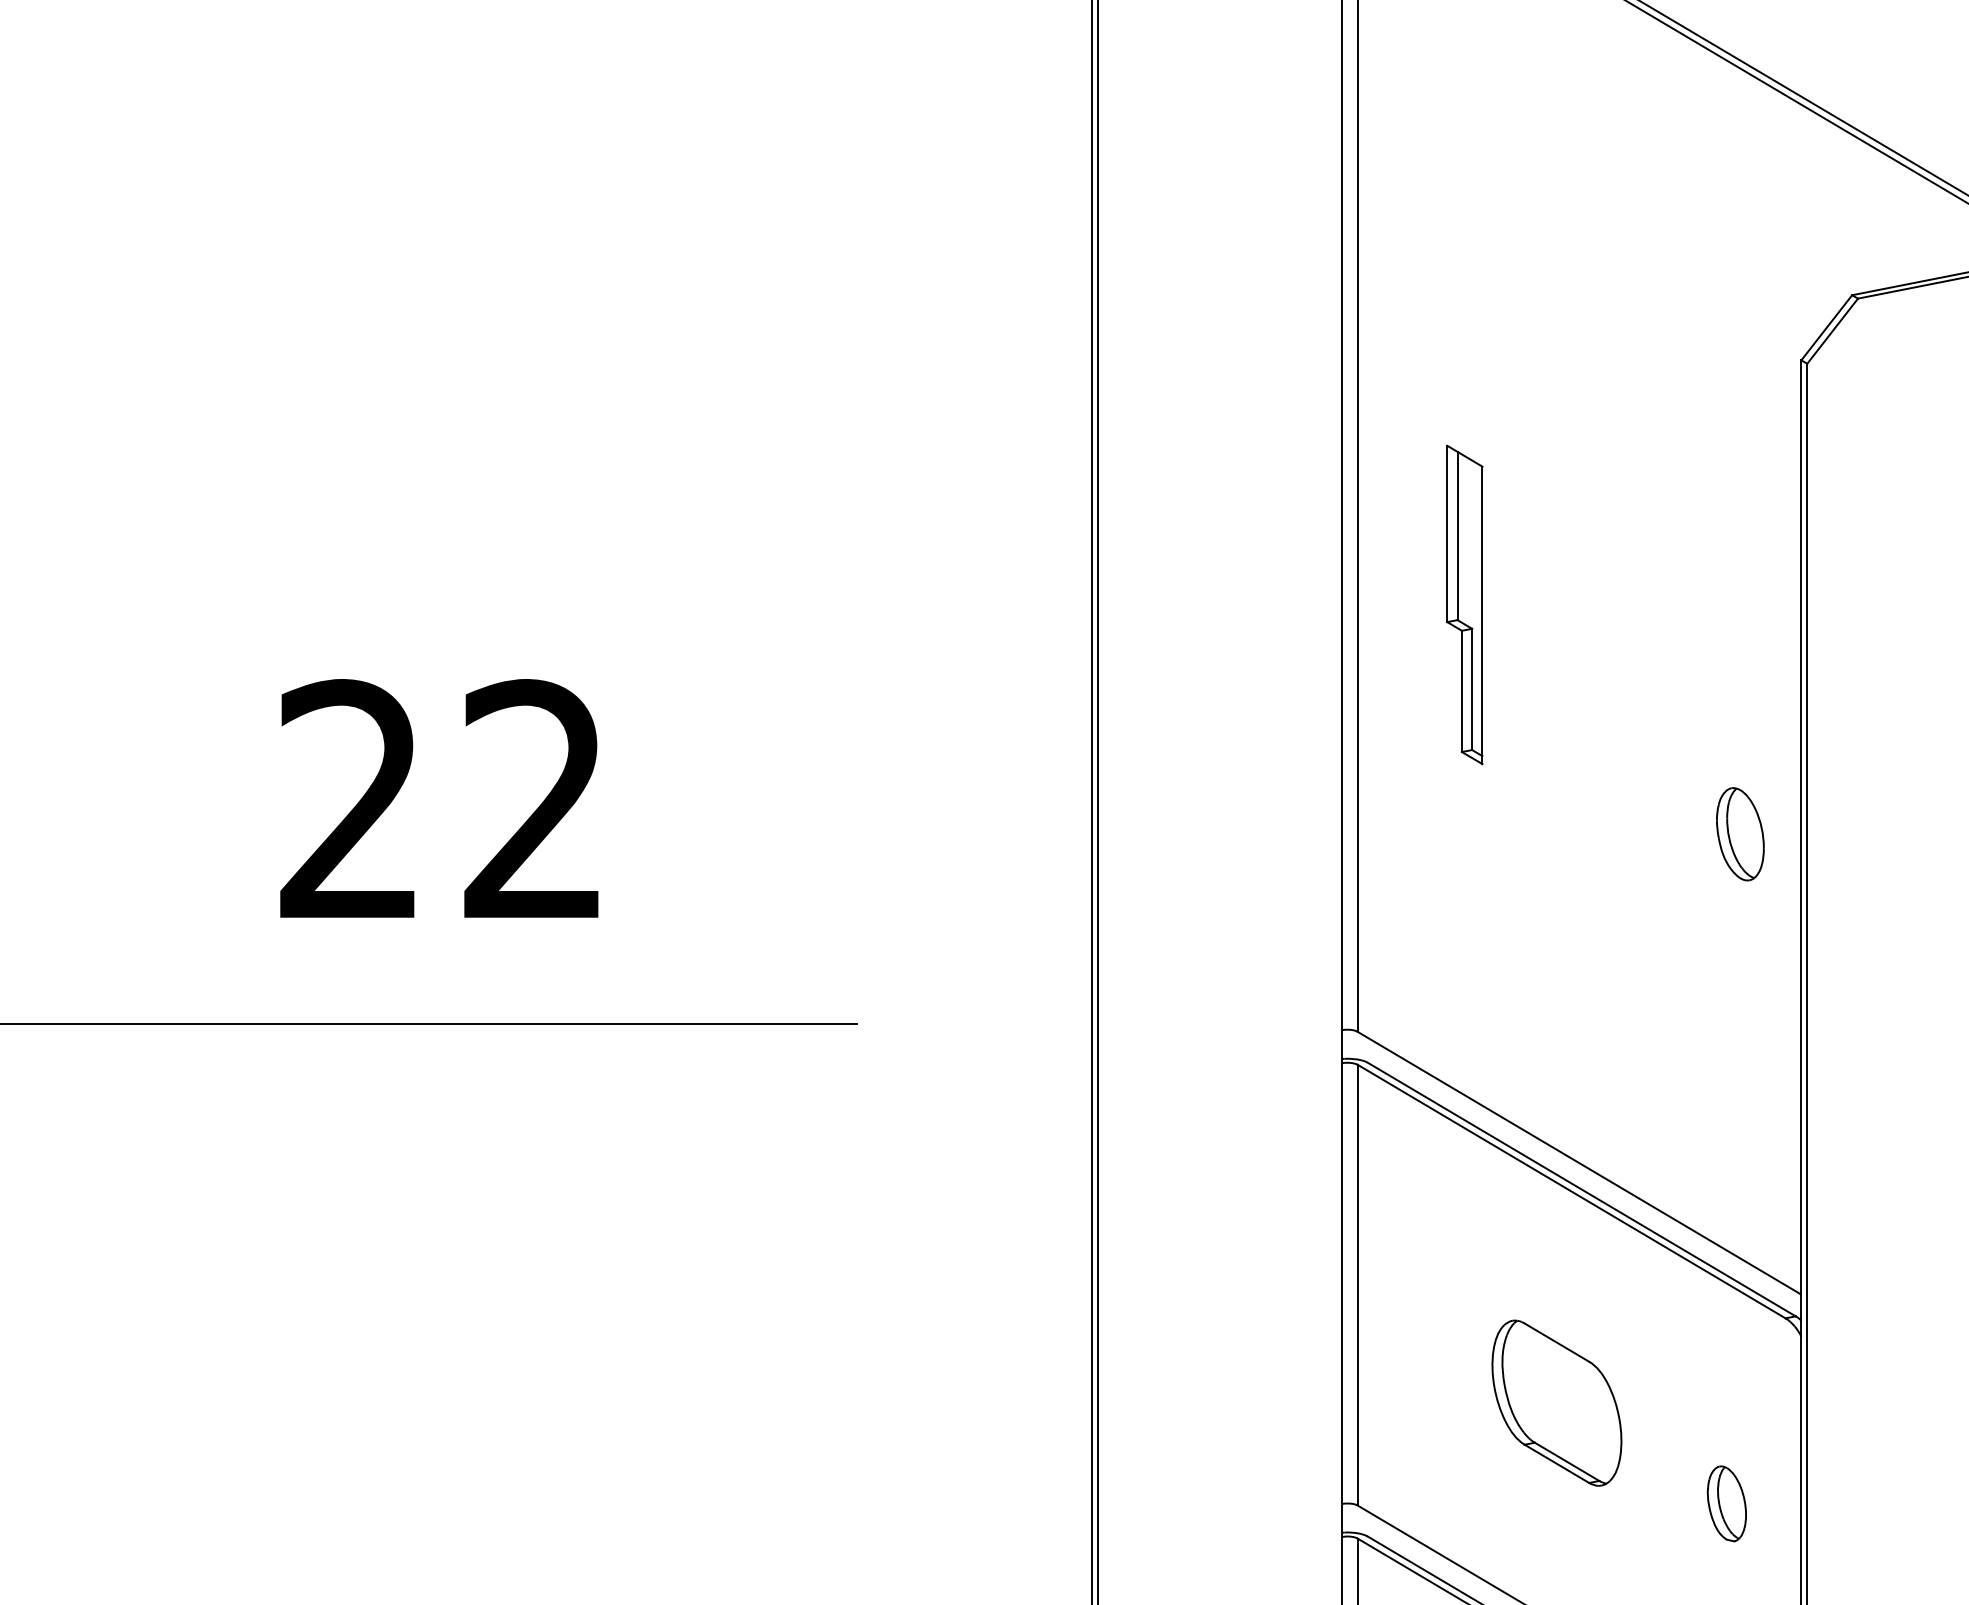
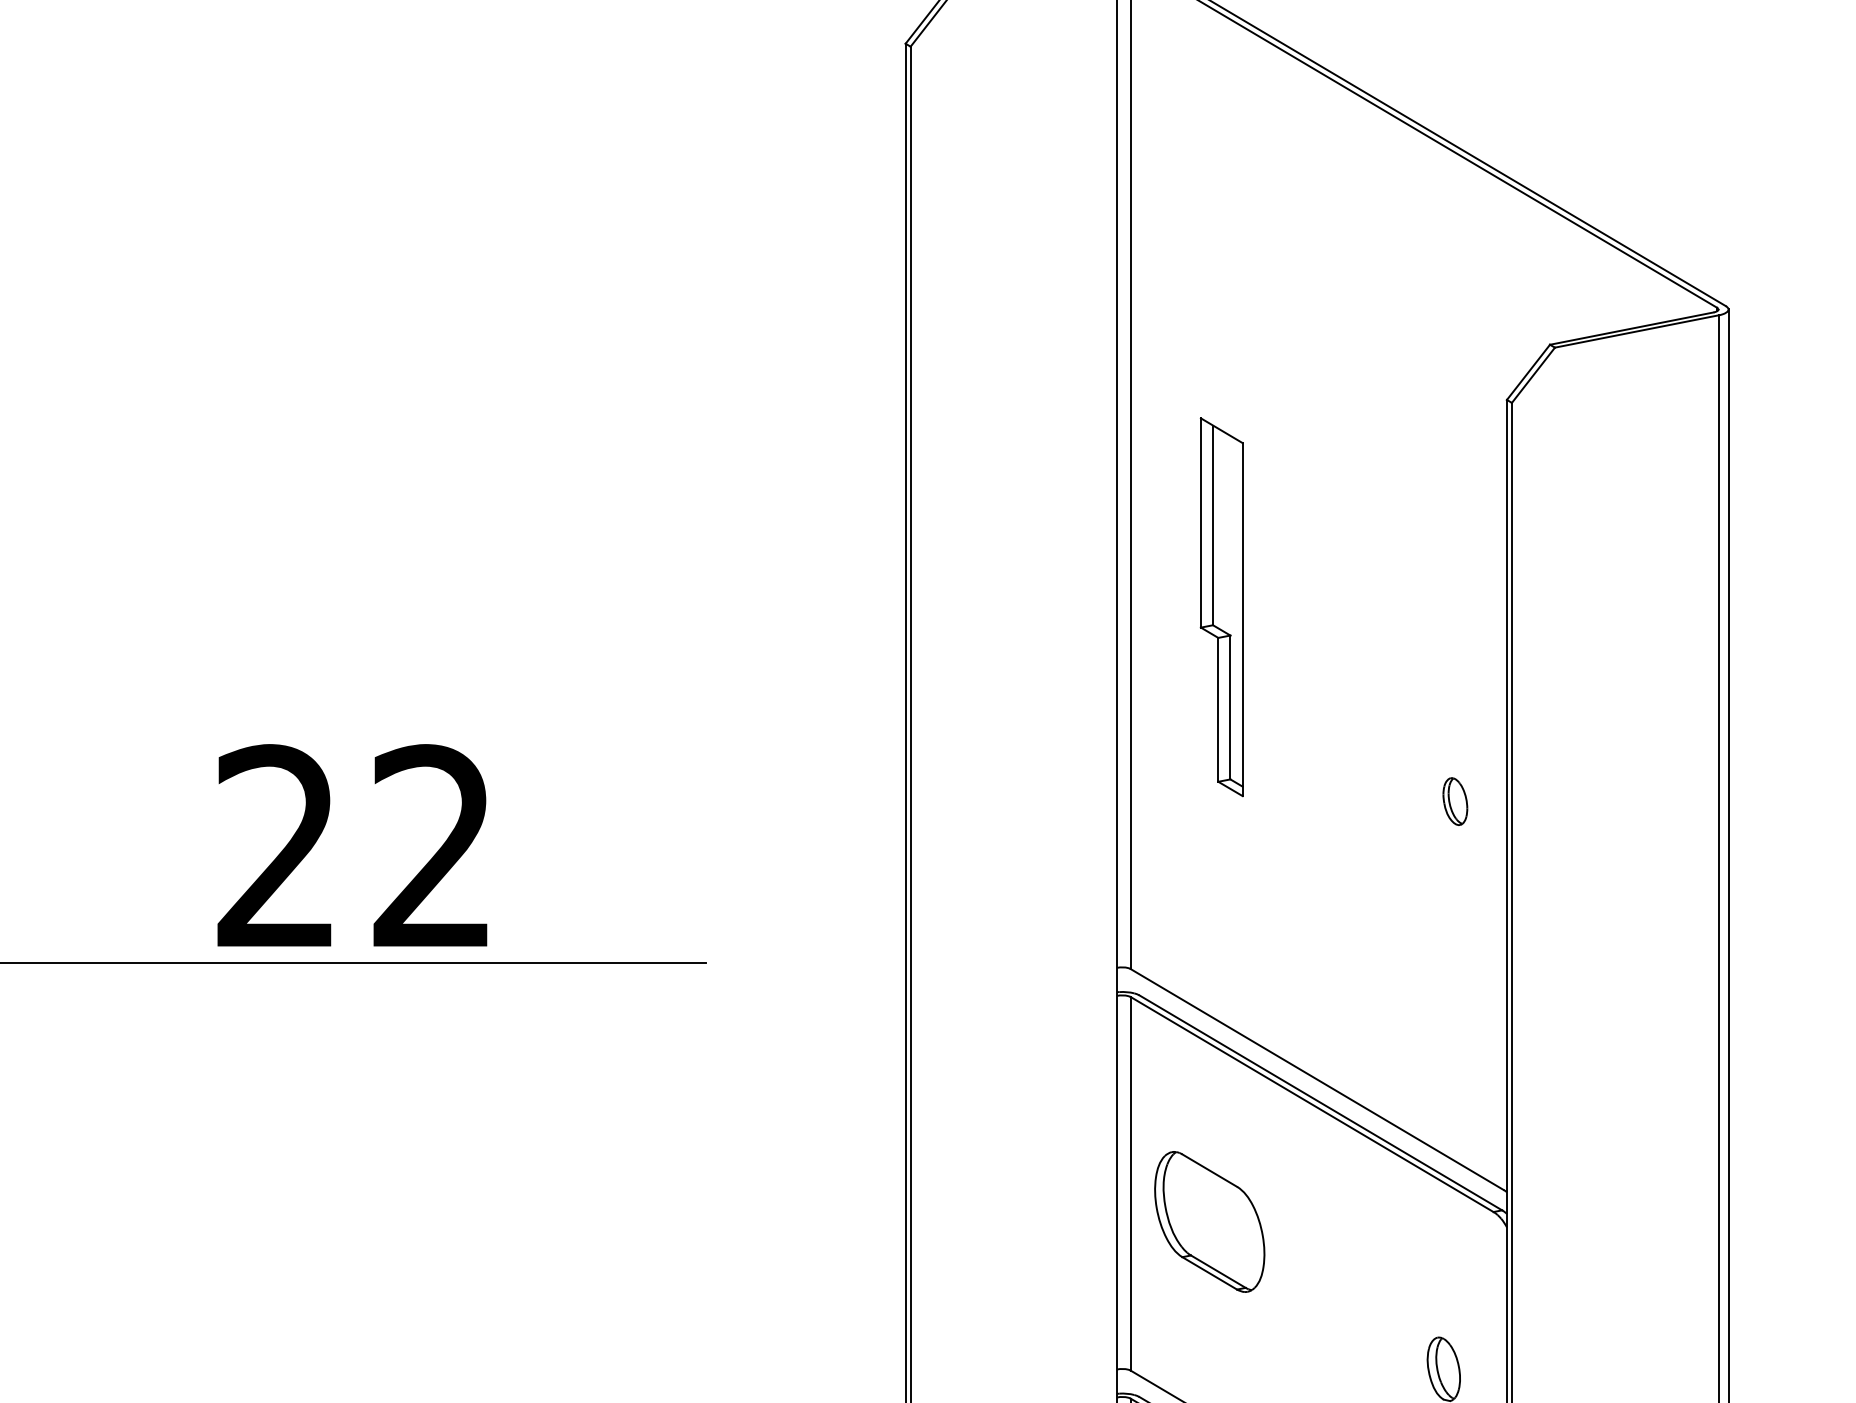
part: (1464, 605) -> (1221, 607), size x1.4
text: (439, 798) -> (352, 845), moved
part: (1740, 834) -> (1455, 801), size x0.6
part: (1556, 1402) -> (1209, 1221), moved

